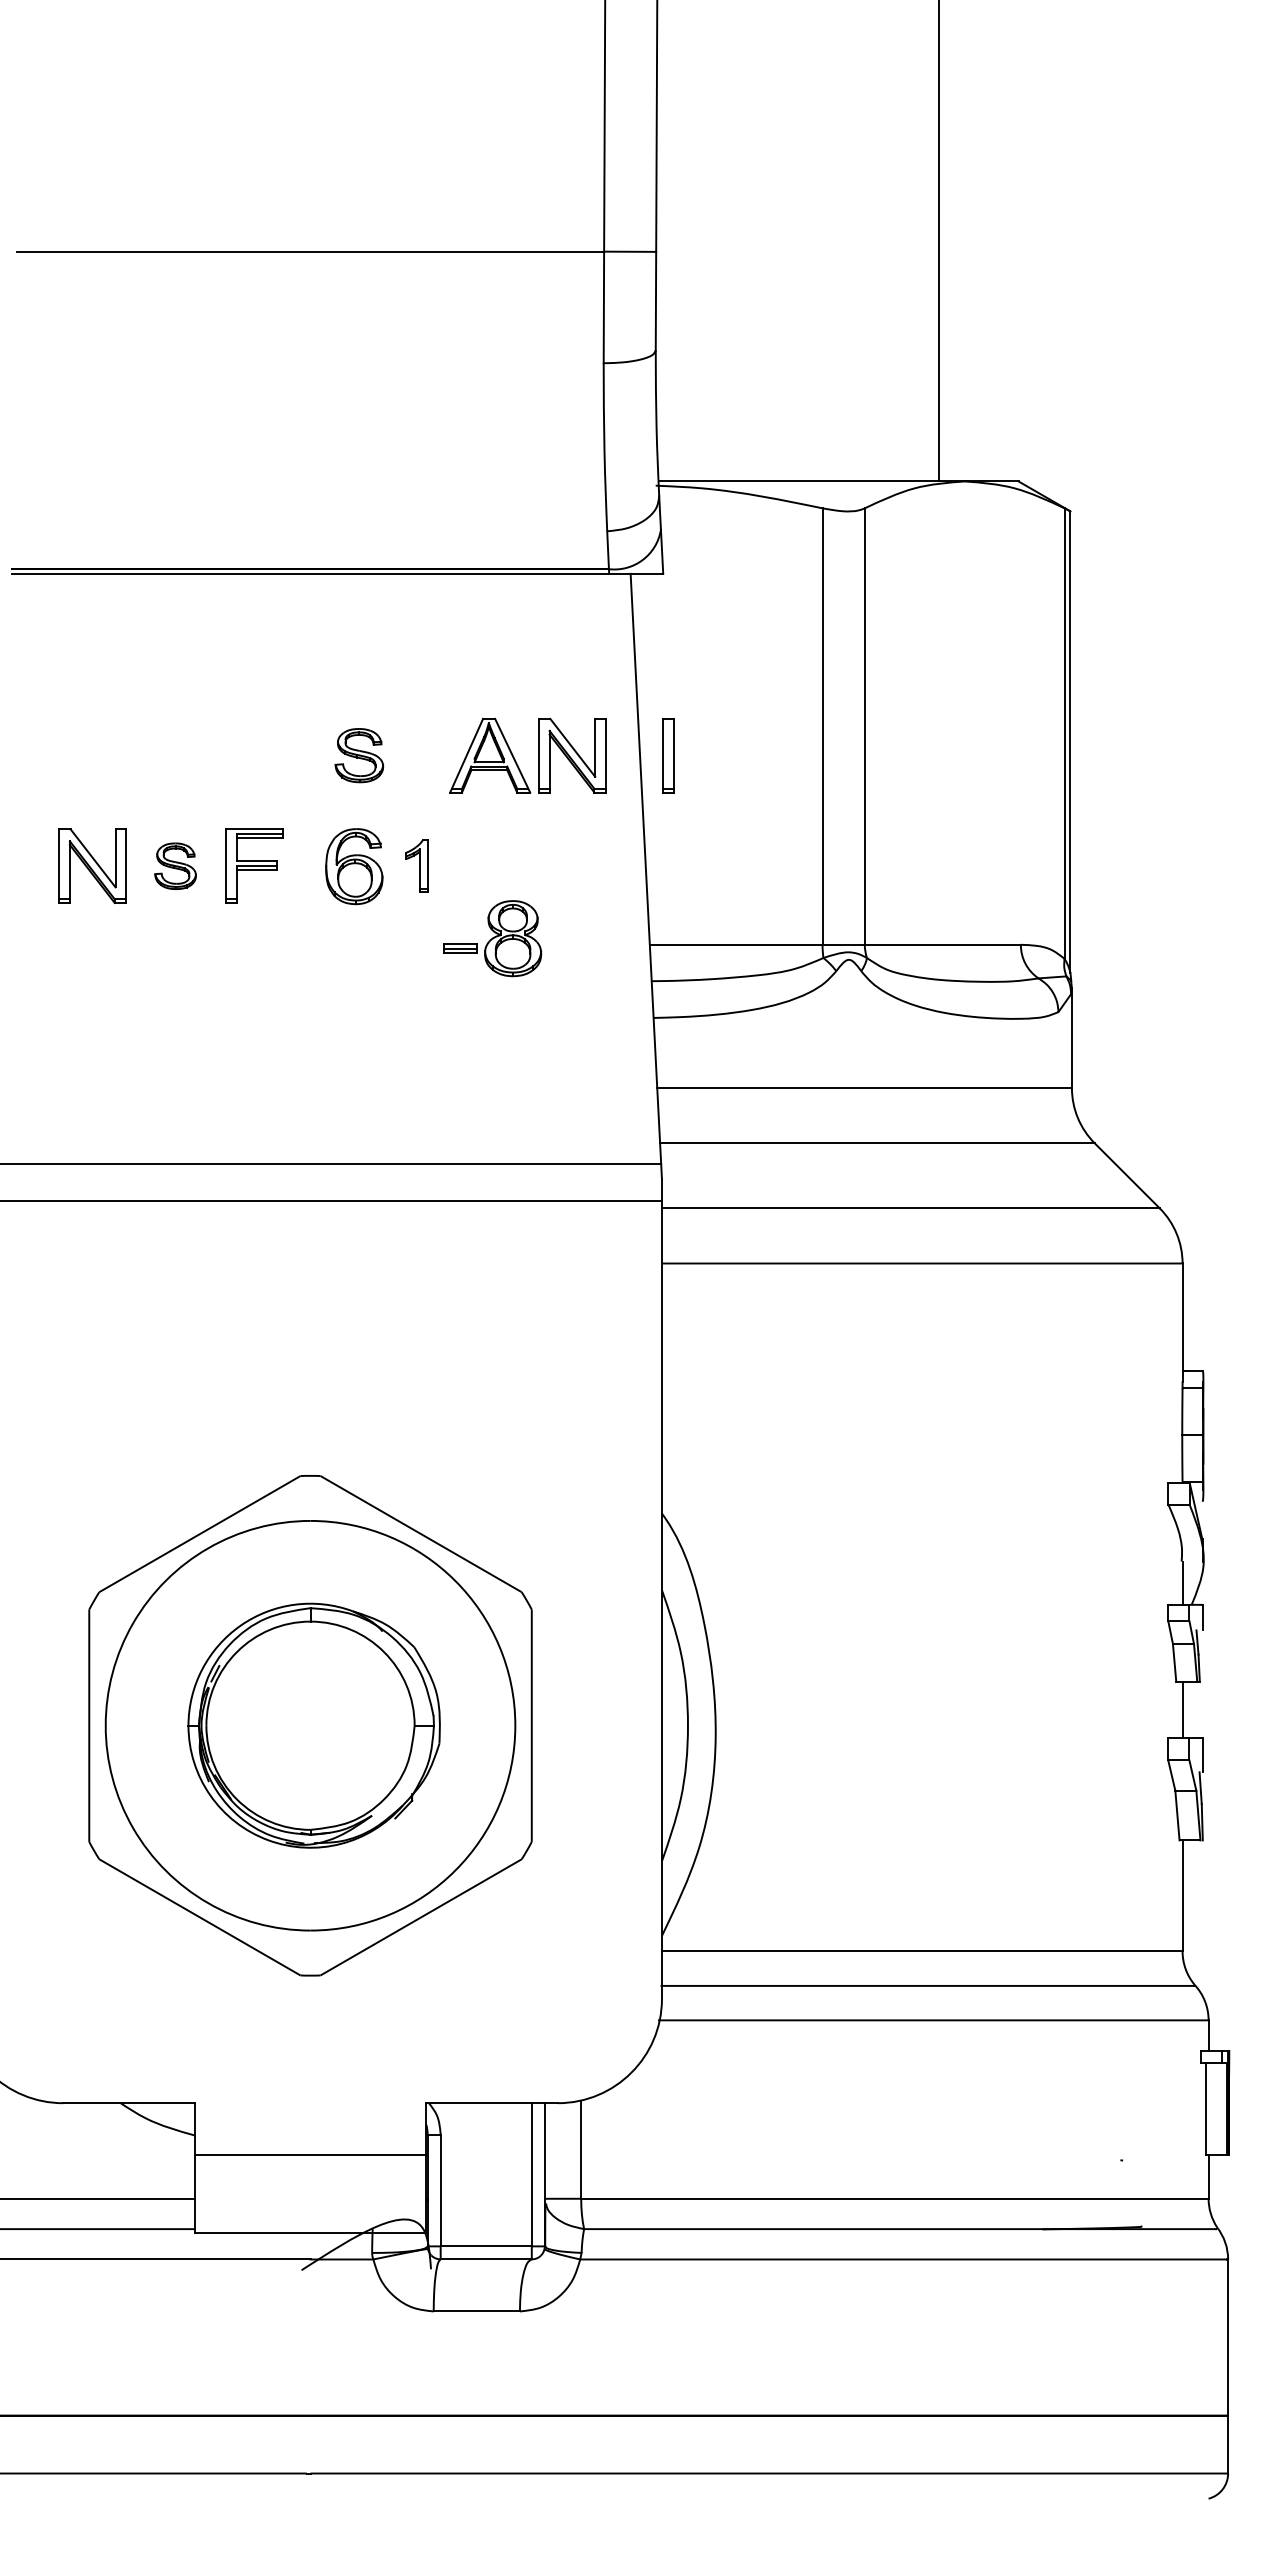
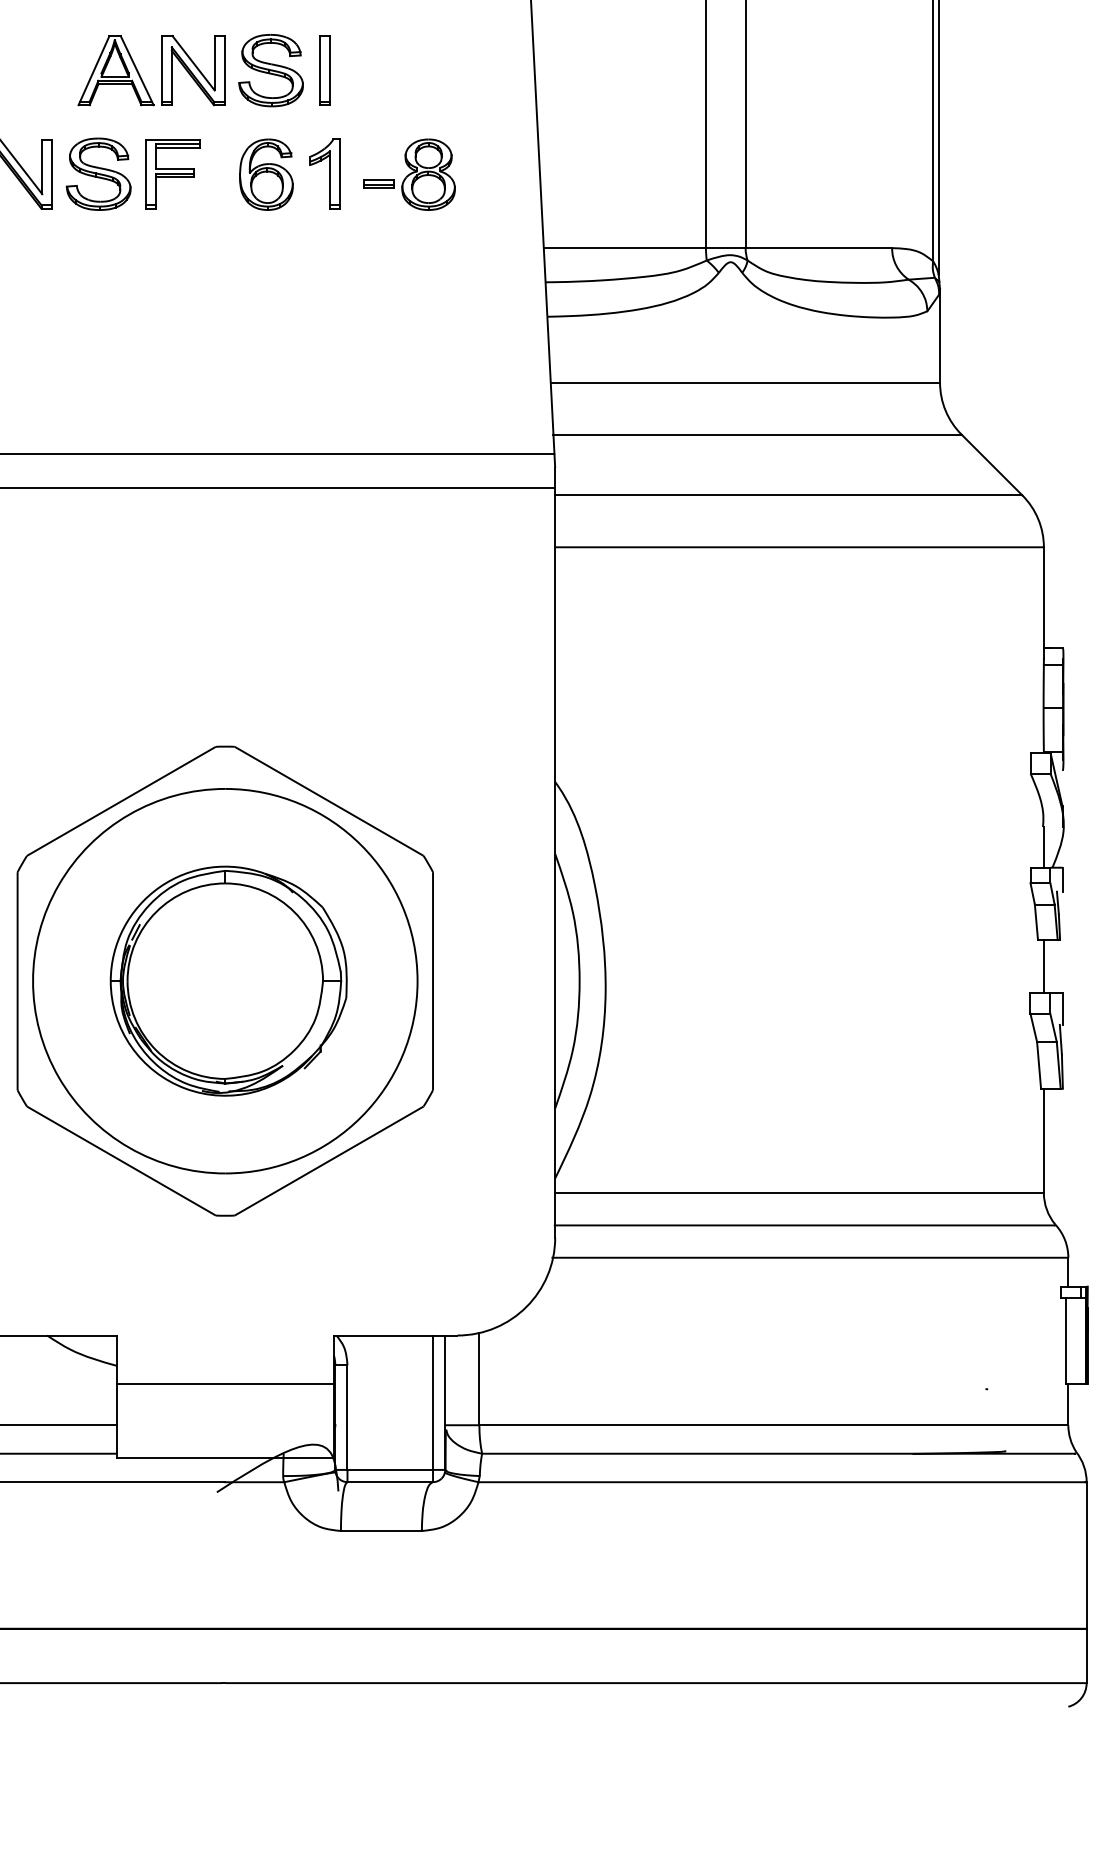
part: (359, 755) -> (271, 70), size x1.43
part: (538, 755) -> (161, 70), moved
part: (668, 755) -> (324, 70), moved
part: (416, 865) -> (324, 173), size x1.43
part: (175, 866) -> (98, 174), size x1.67
part: (492, 938) -> (409, 174), moved

